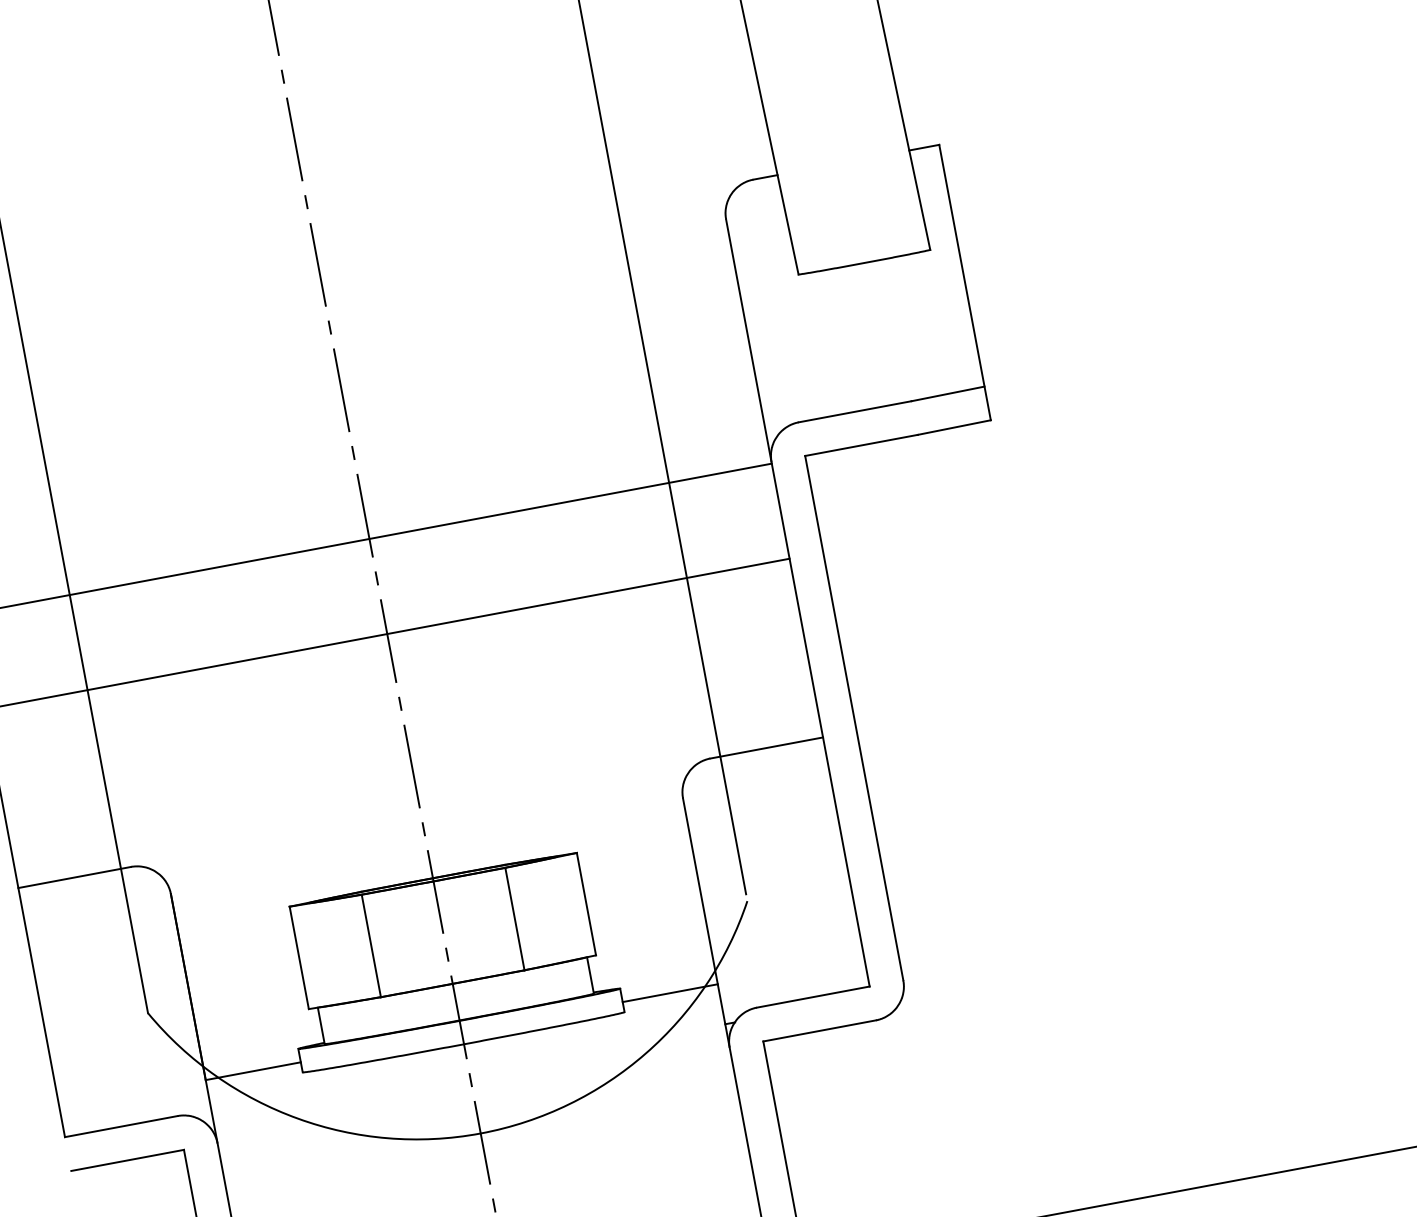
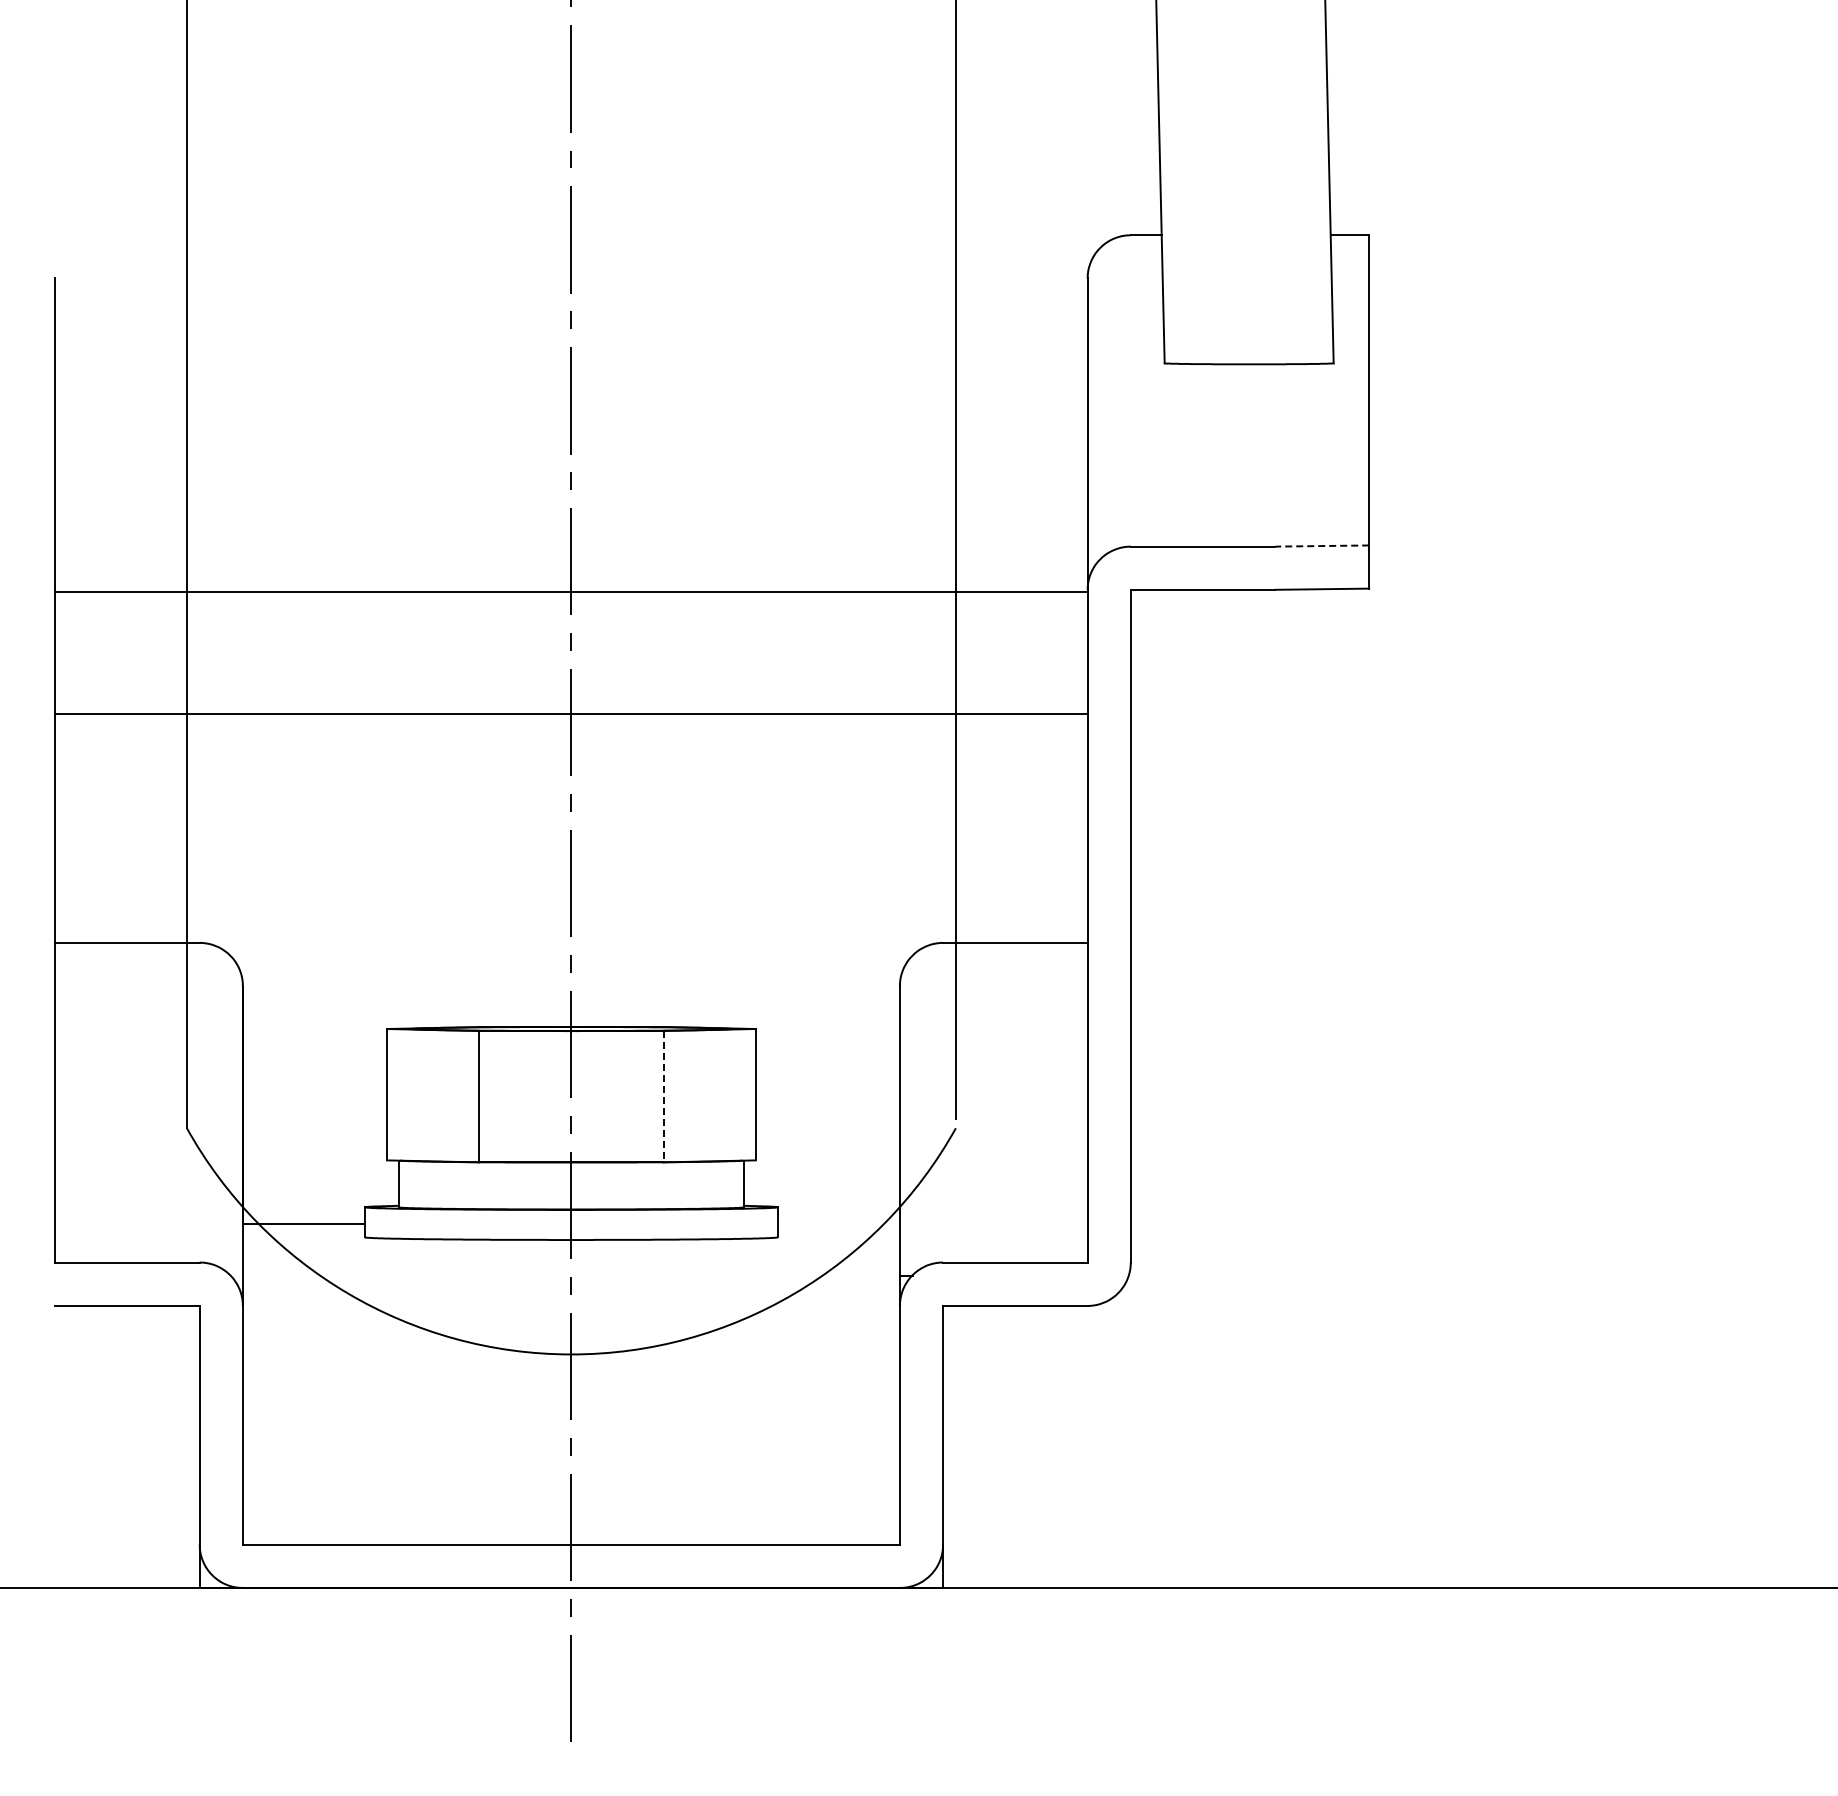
line: (948, 394) -> (1322, 546), solid -> dashed
line: (514, 919) -> (663, 1096), solid -> dashed
line: (669, 993) -> (838, 1224), removed

